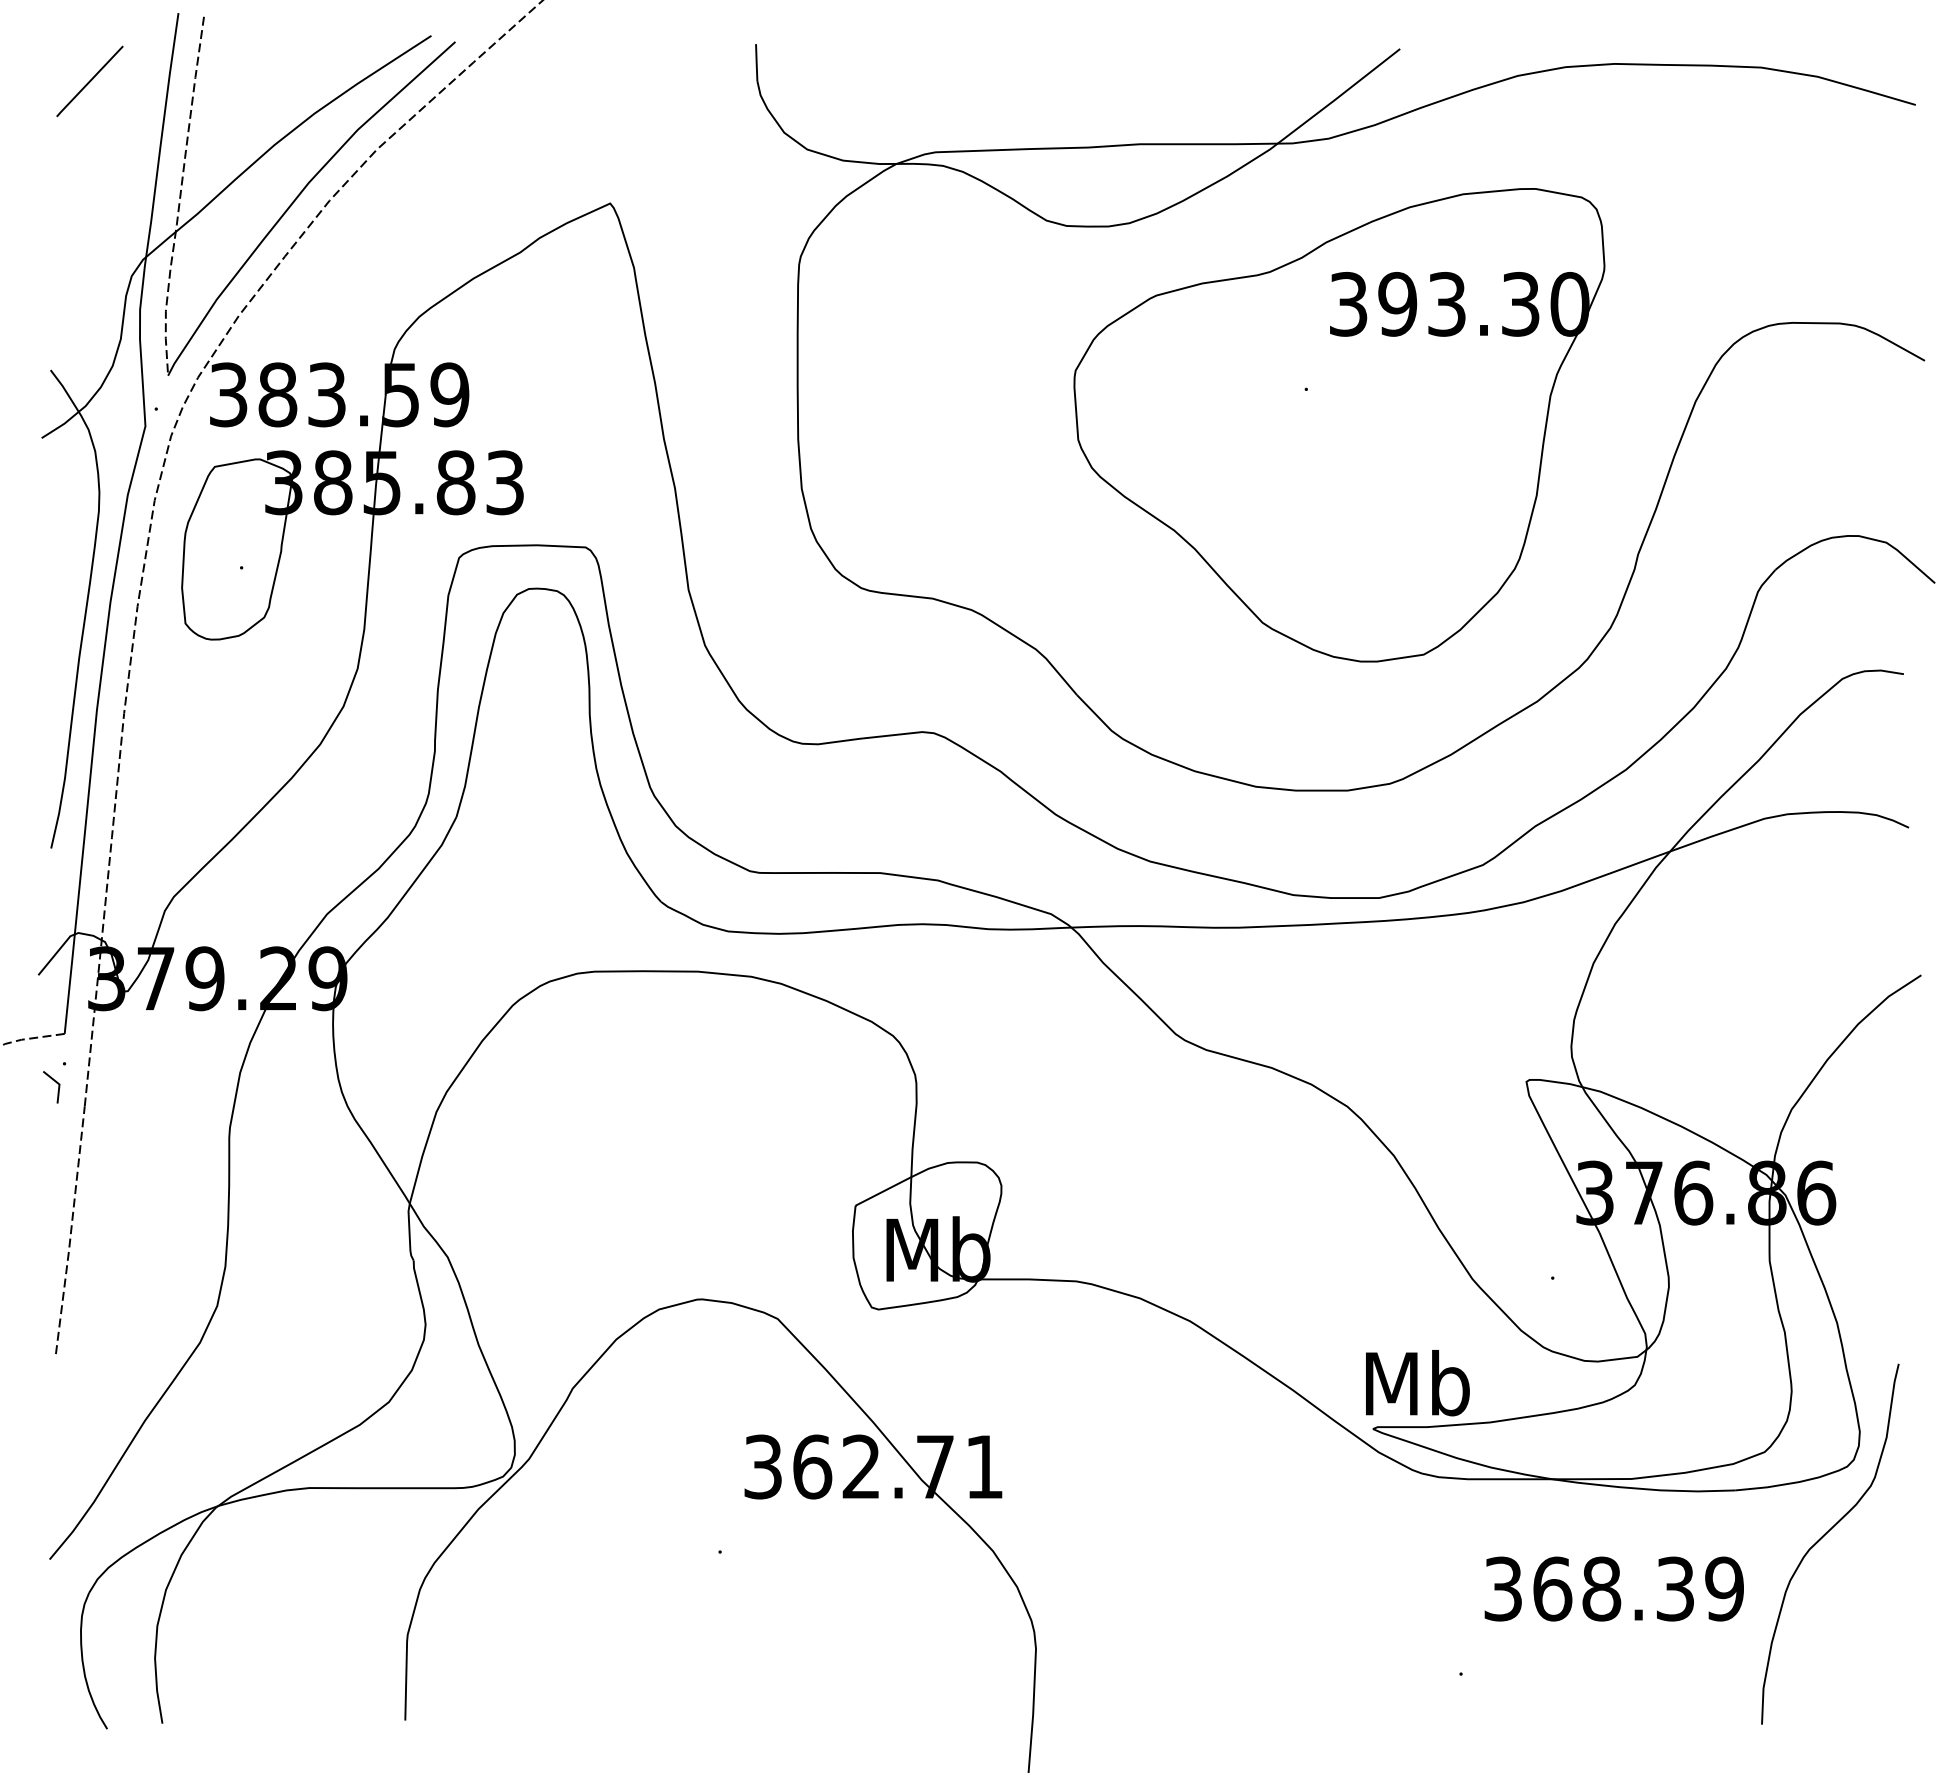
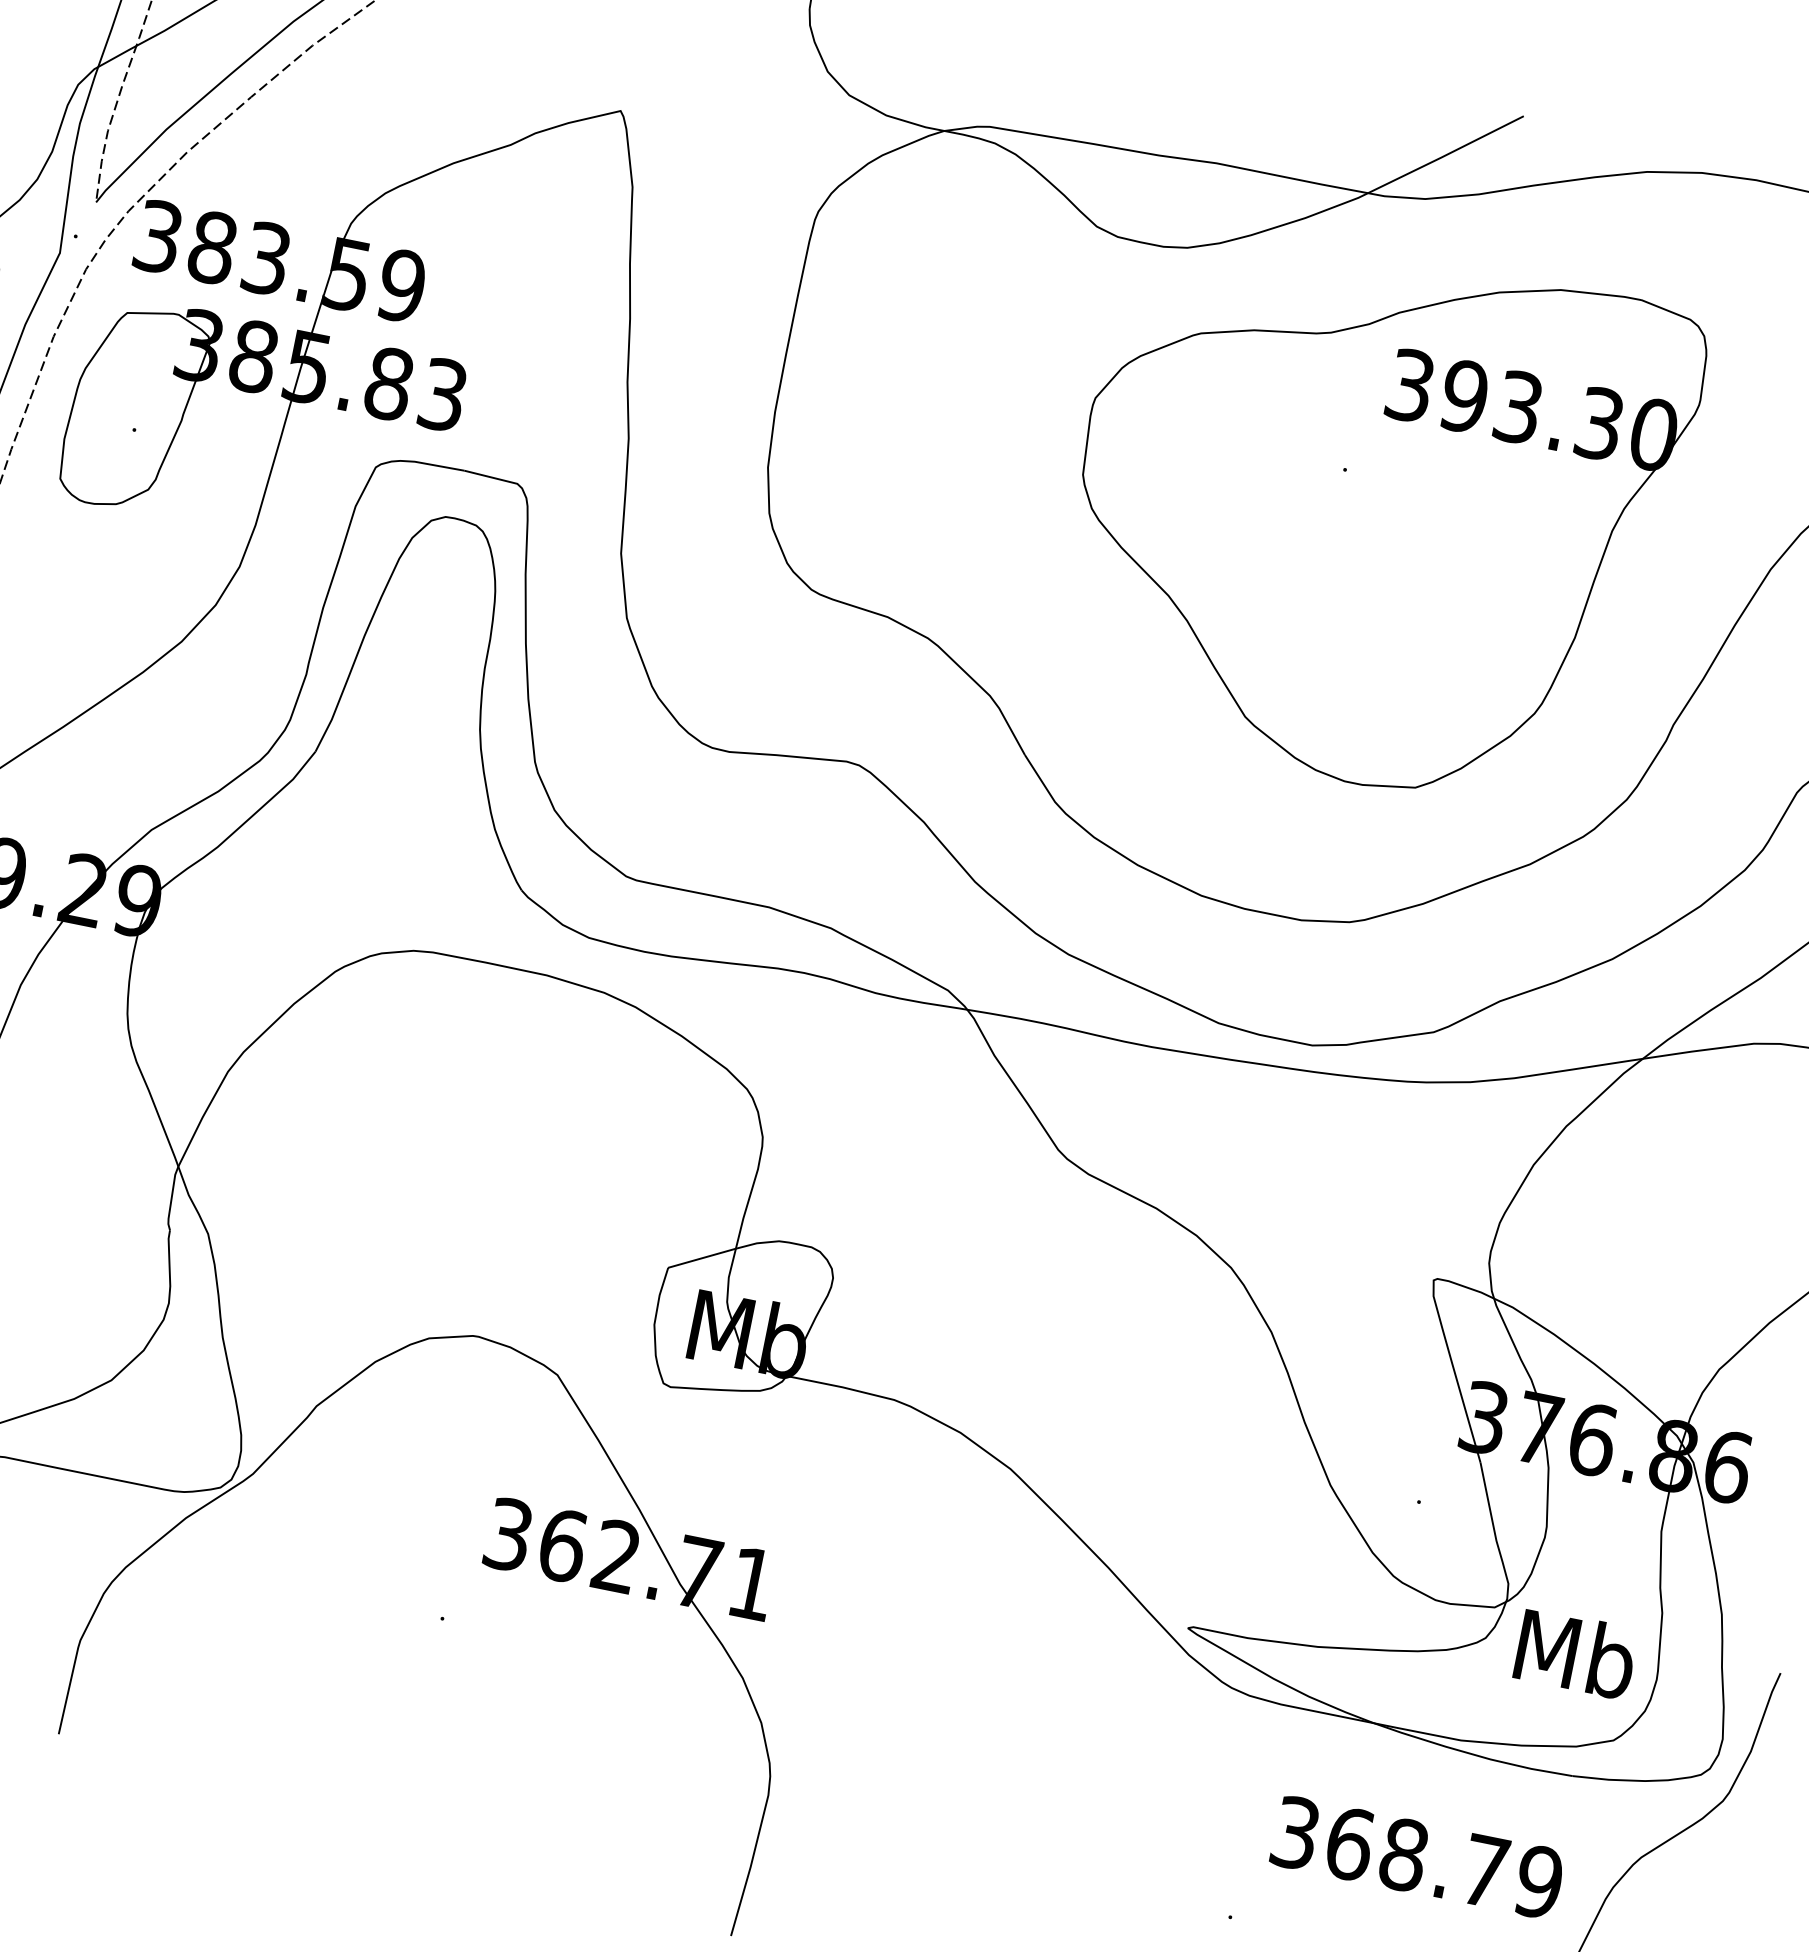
text: (1417, 1383) -> (1575, 1654), moved
text: (1675, 1588) -> (1485, 1870), 368.39 -> 368.79

